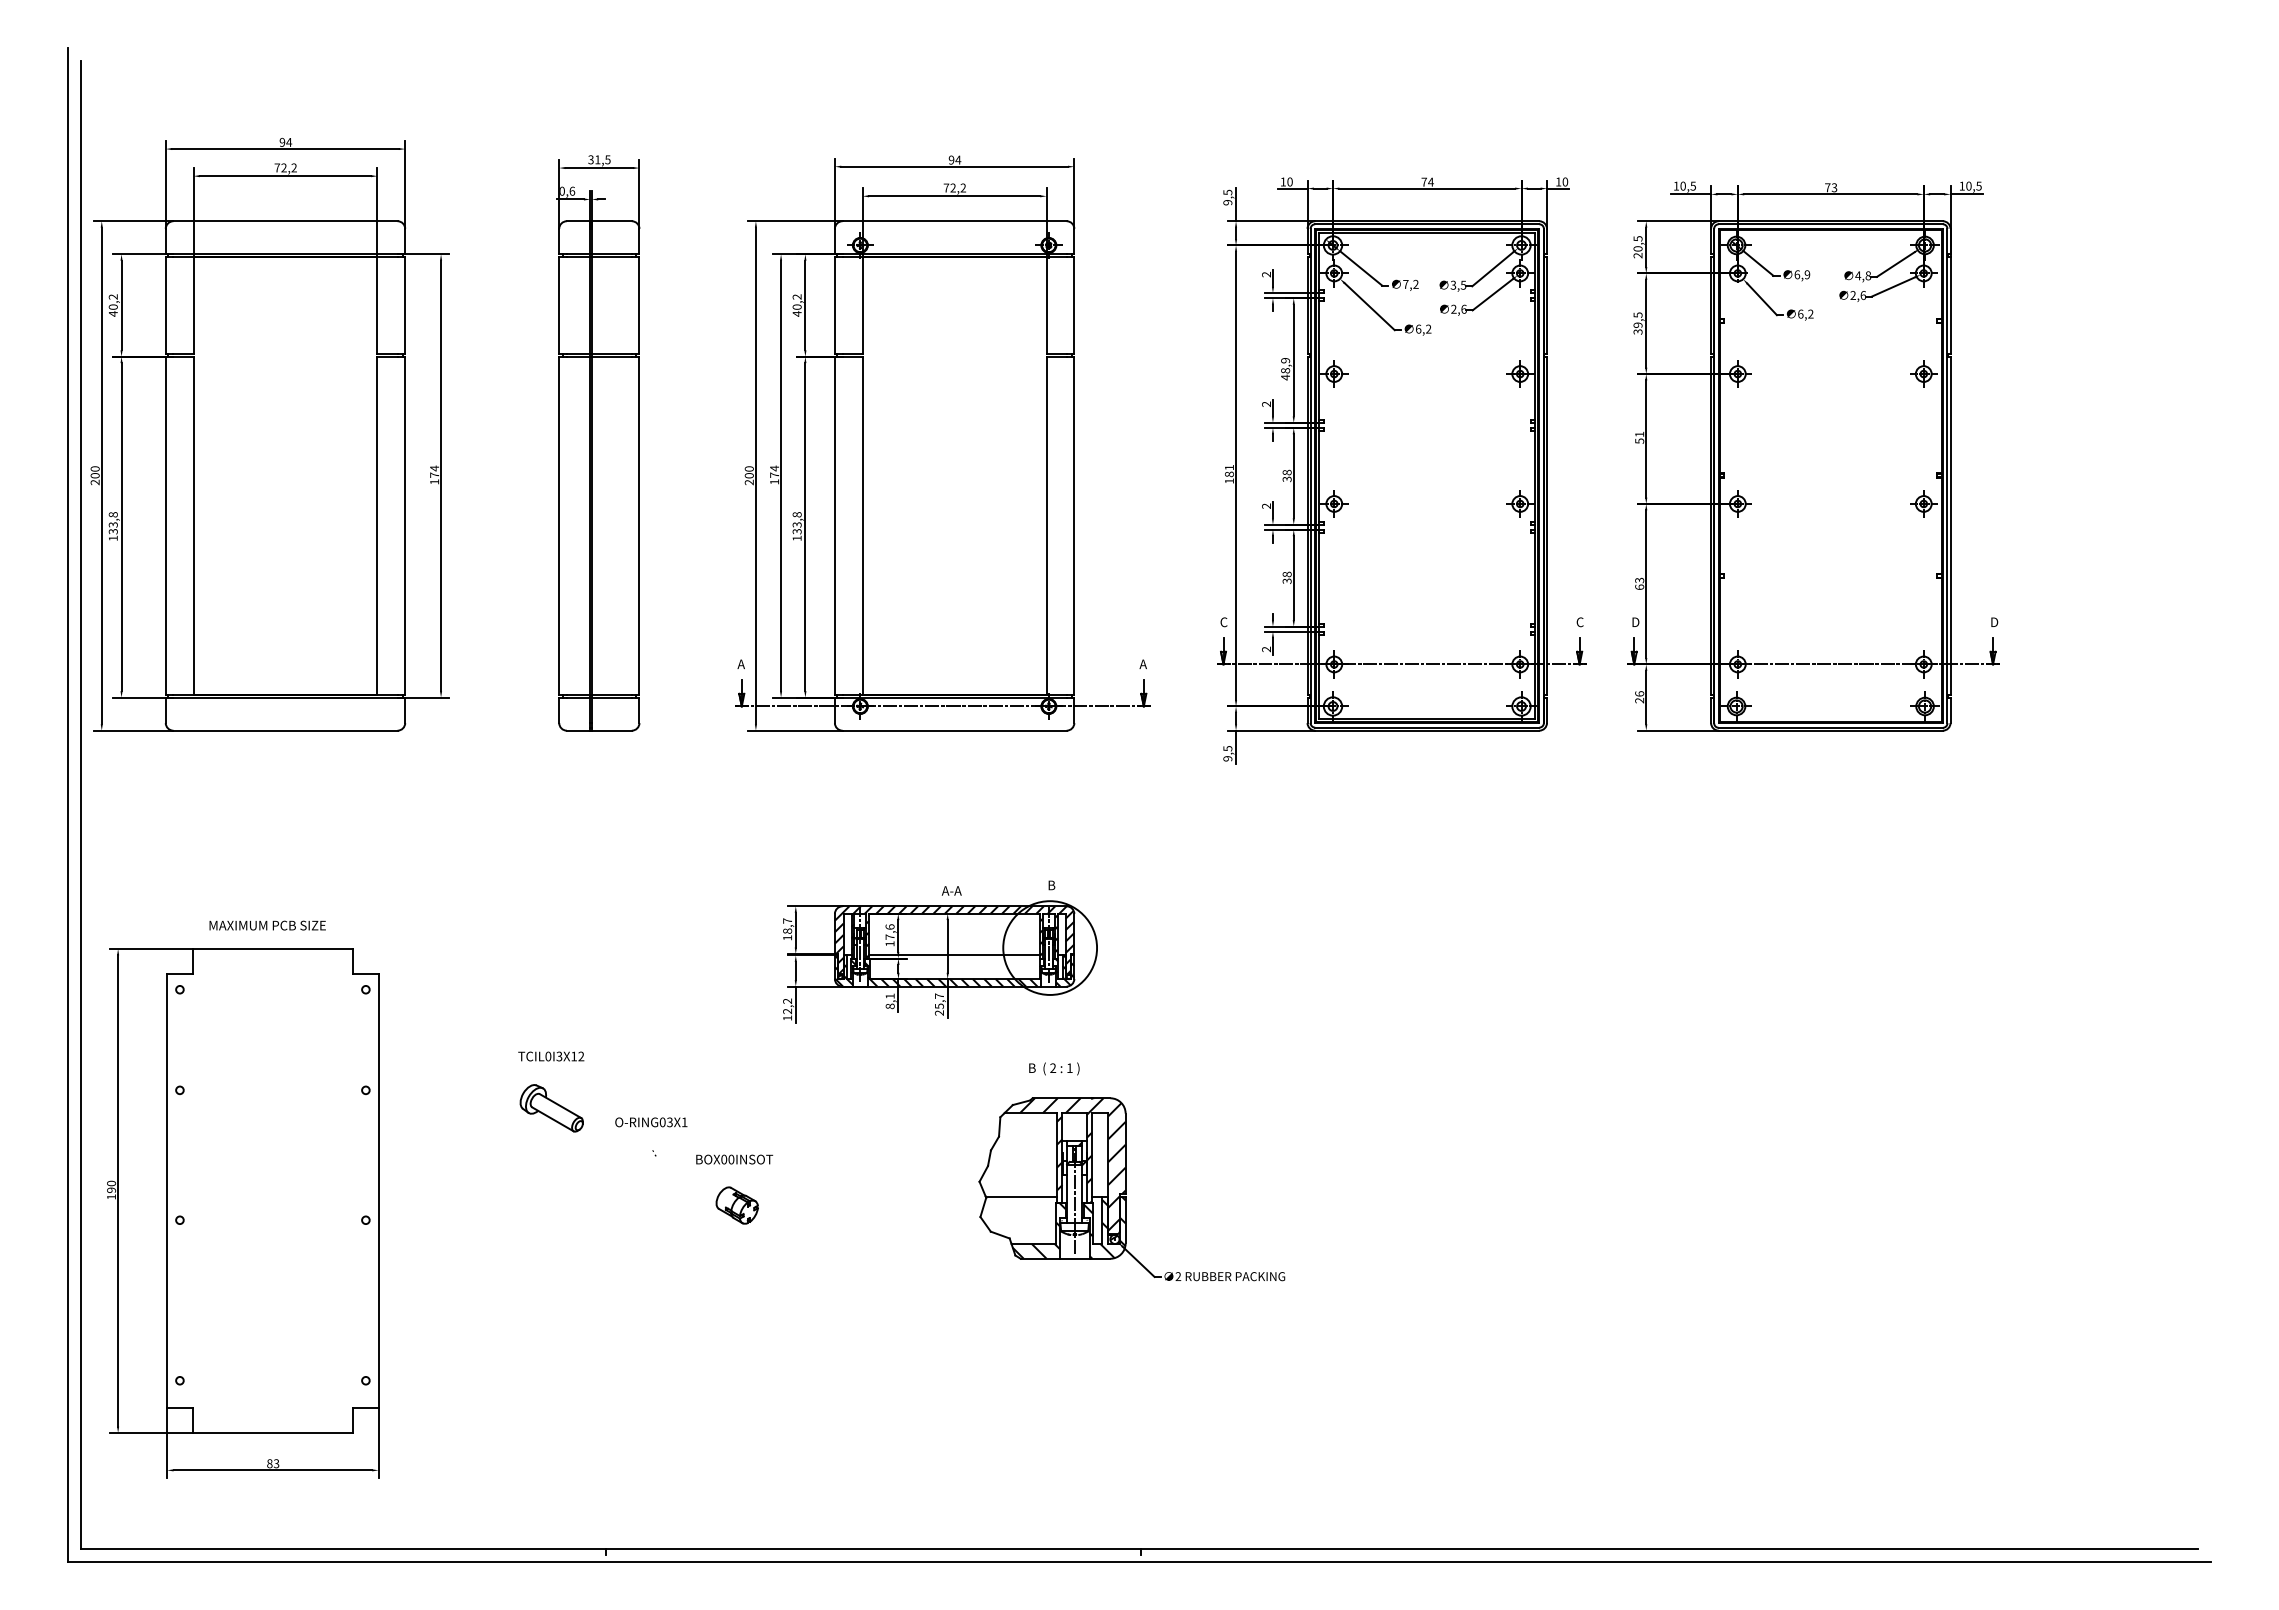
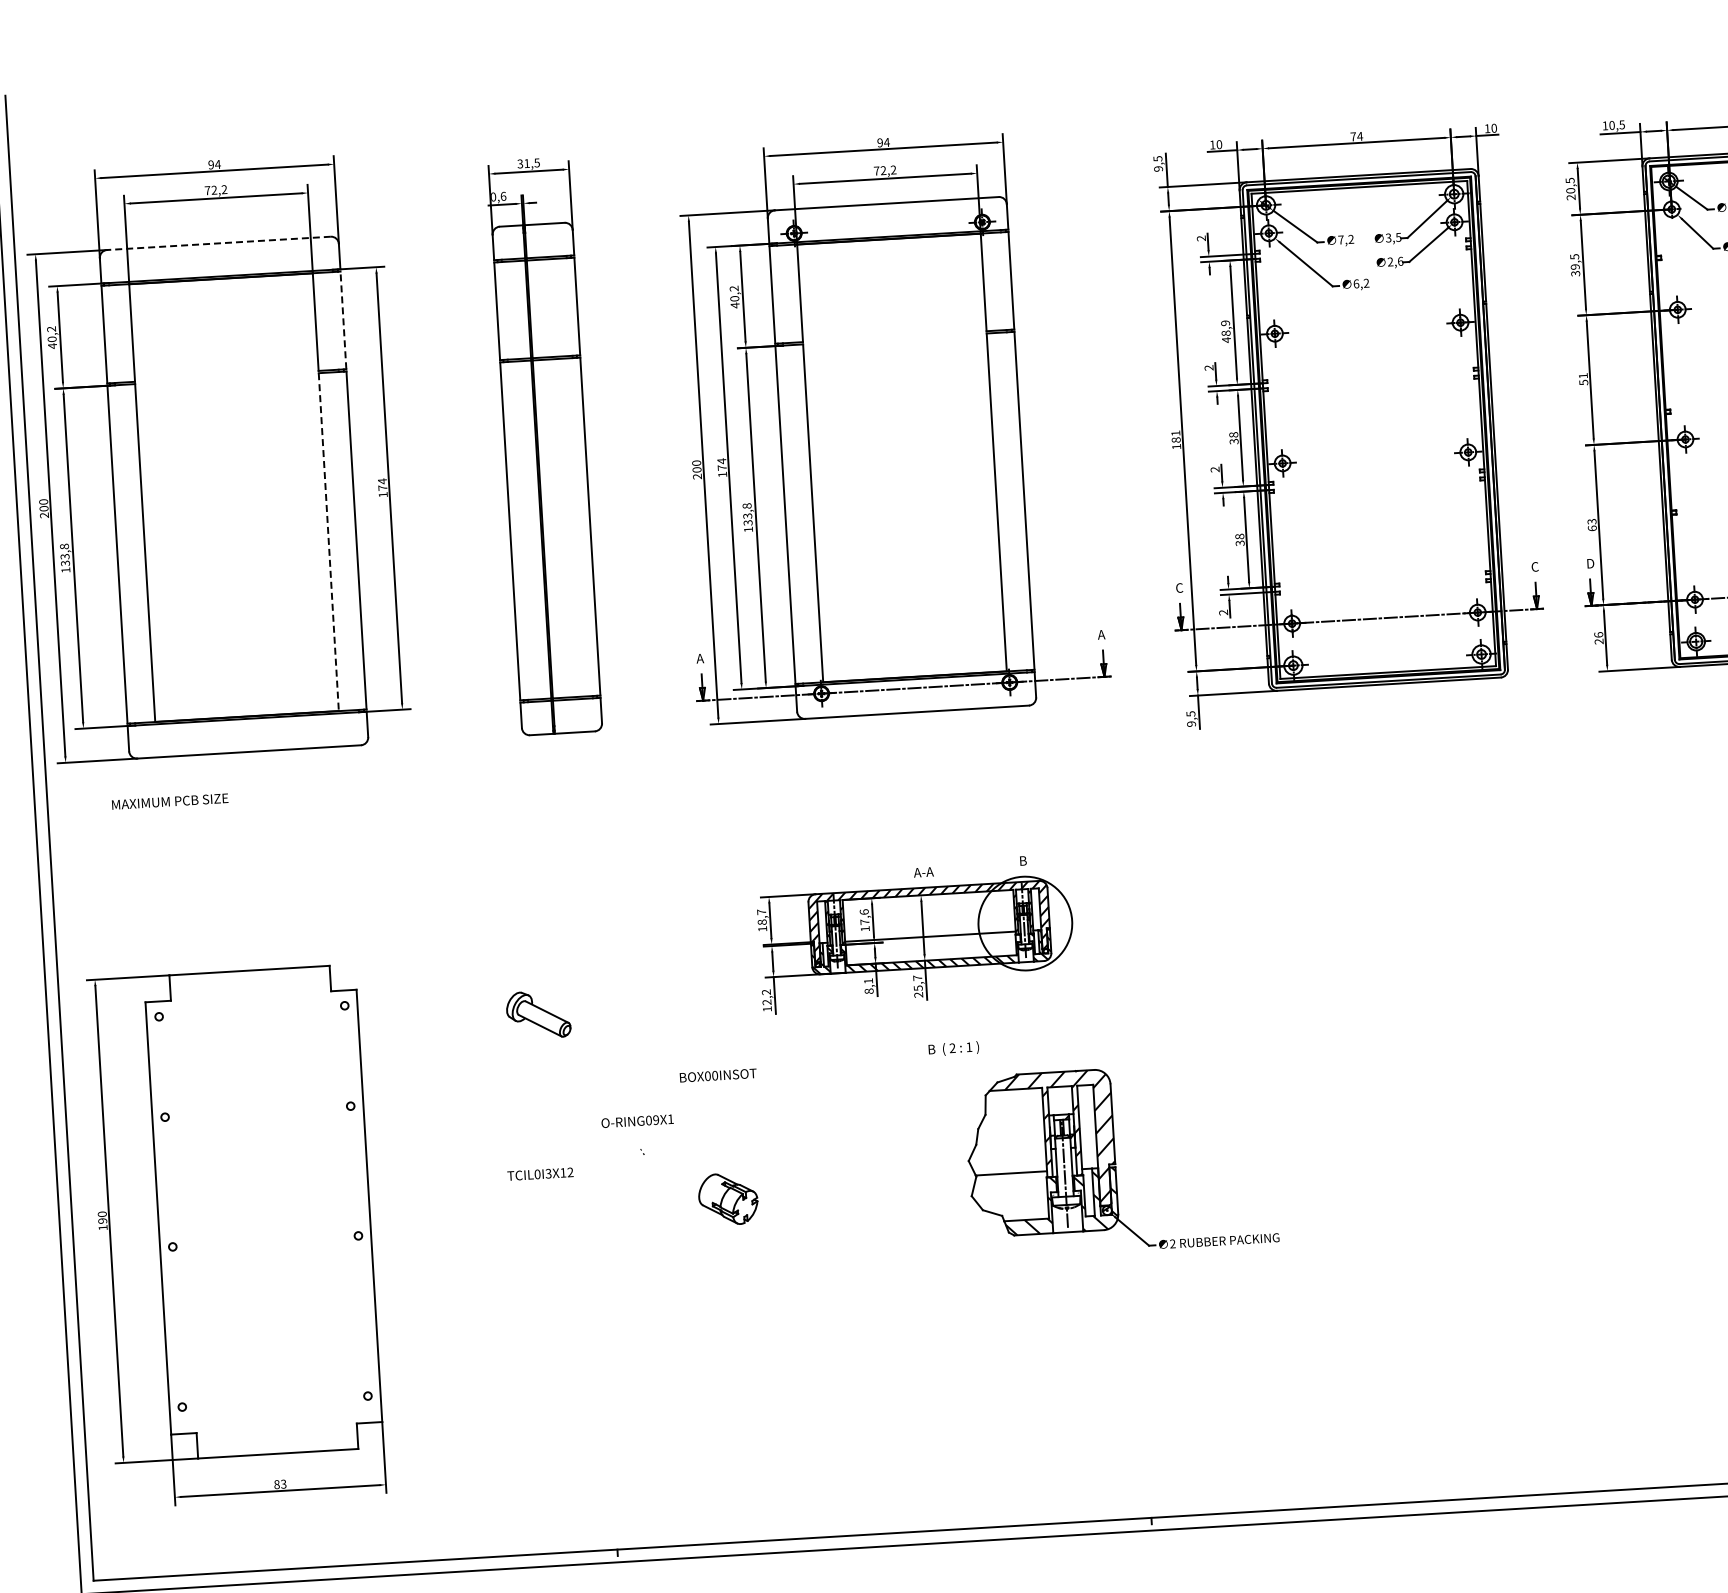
line: (284, 221) -> (217, 243), solid -> dashed
line: (405, 305) -> (343, 320), solid -> dashed
line: (377, 526) -> (328, 542), solid -> dashed
text: (267, 925) -> (169, 801), moved
text: (551, 1056) -> (540, 1174), moved
text: (1054, 1068) -> (953, 1048), moved
part: (551, 1108) -> (538, 1015), moved
text: (669, 1122) -> (655, 1120), O-RING03X1 -> O-RING09X1
text: (734, 1159) -> (718, 1075), moved
part: (736, 1205) -> (727, 1199), size x1.4

